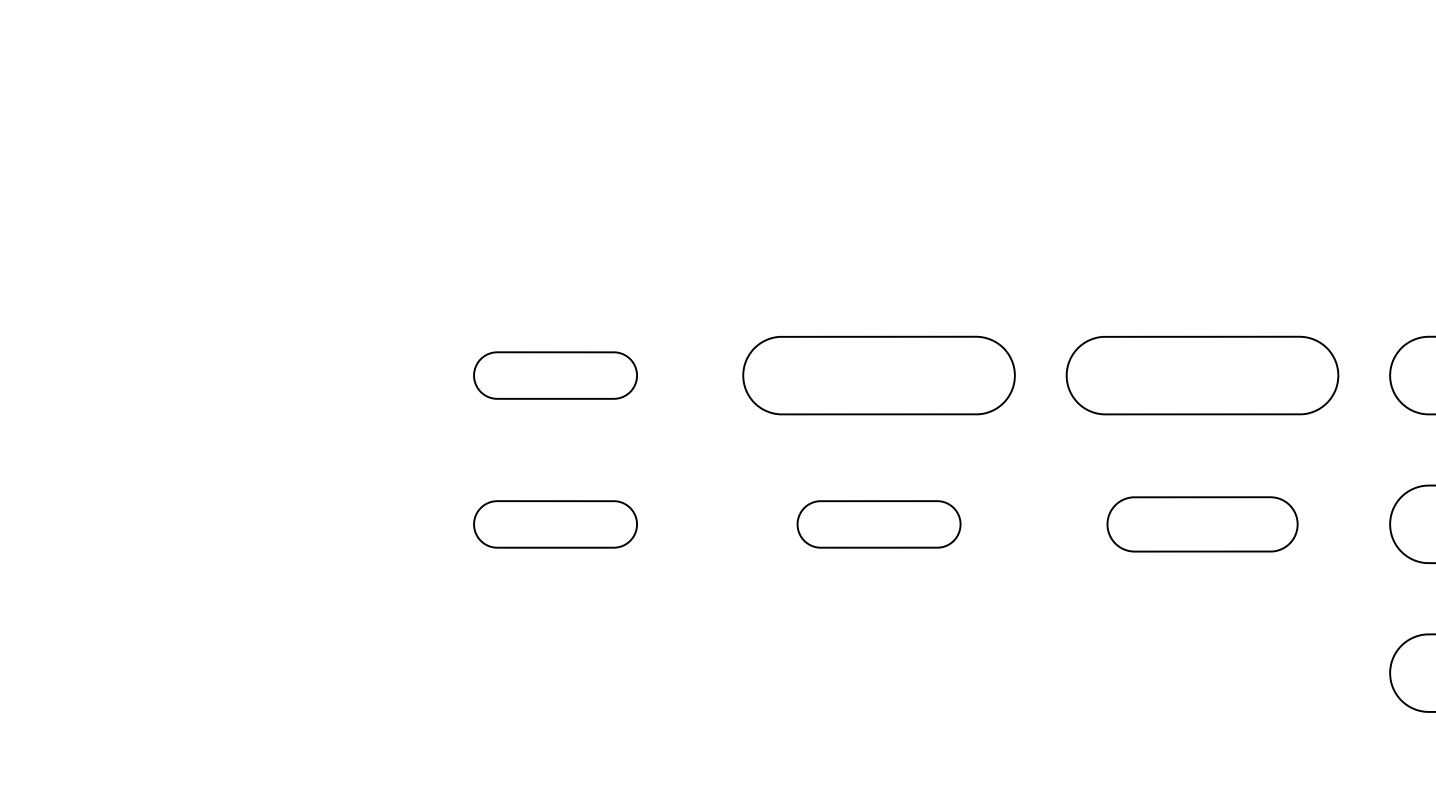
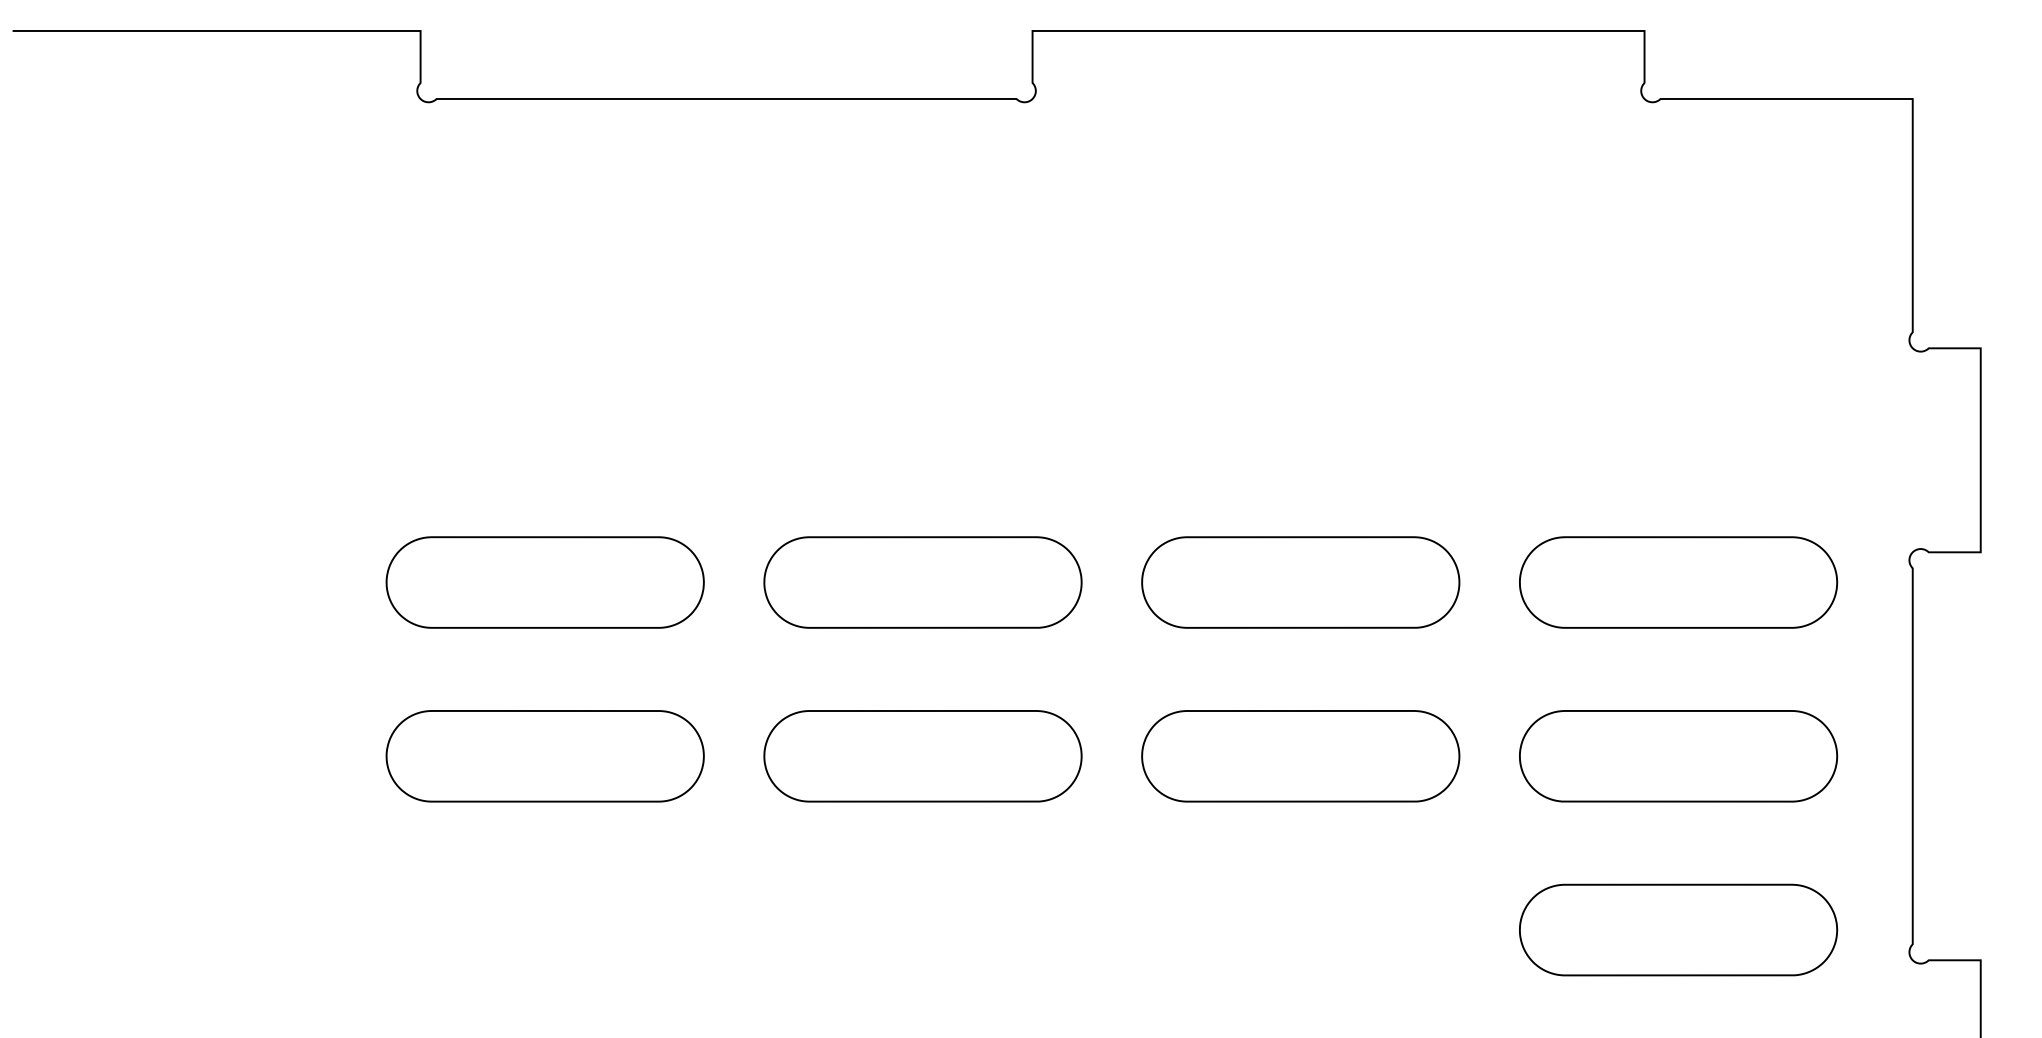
part: (554, 375) -> (544, 582), size x1.67
part: (554, 524) -> (544, 756), size x1.67
part: (878, 524) -> (922, 756), size x1.67
part: (1202, 524) -> (1300, 756), size x1.43

